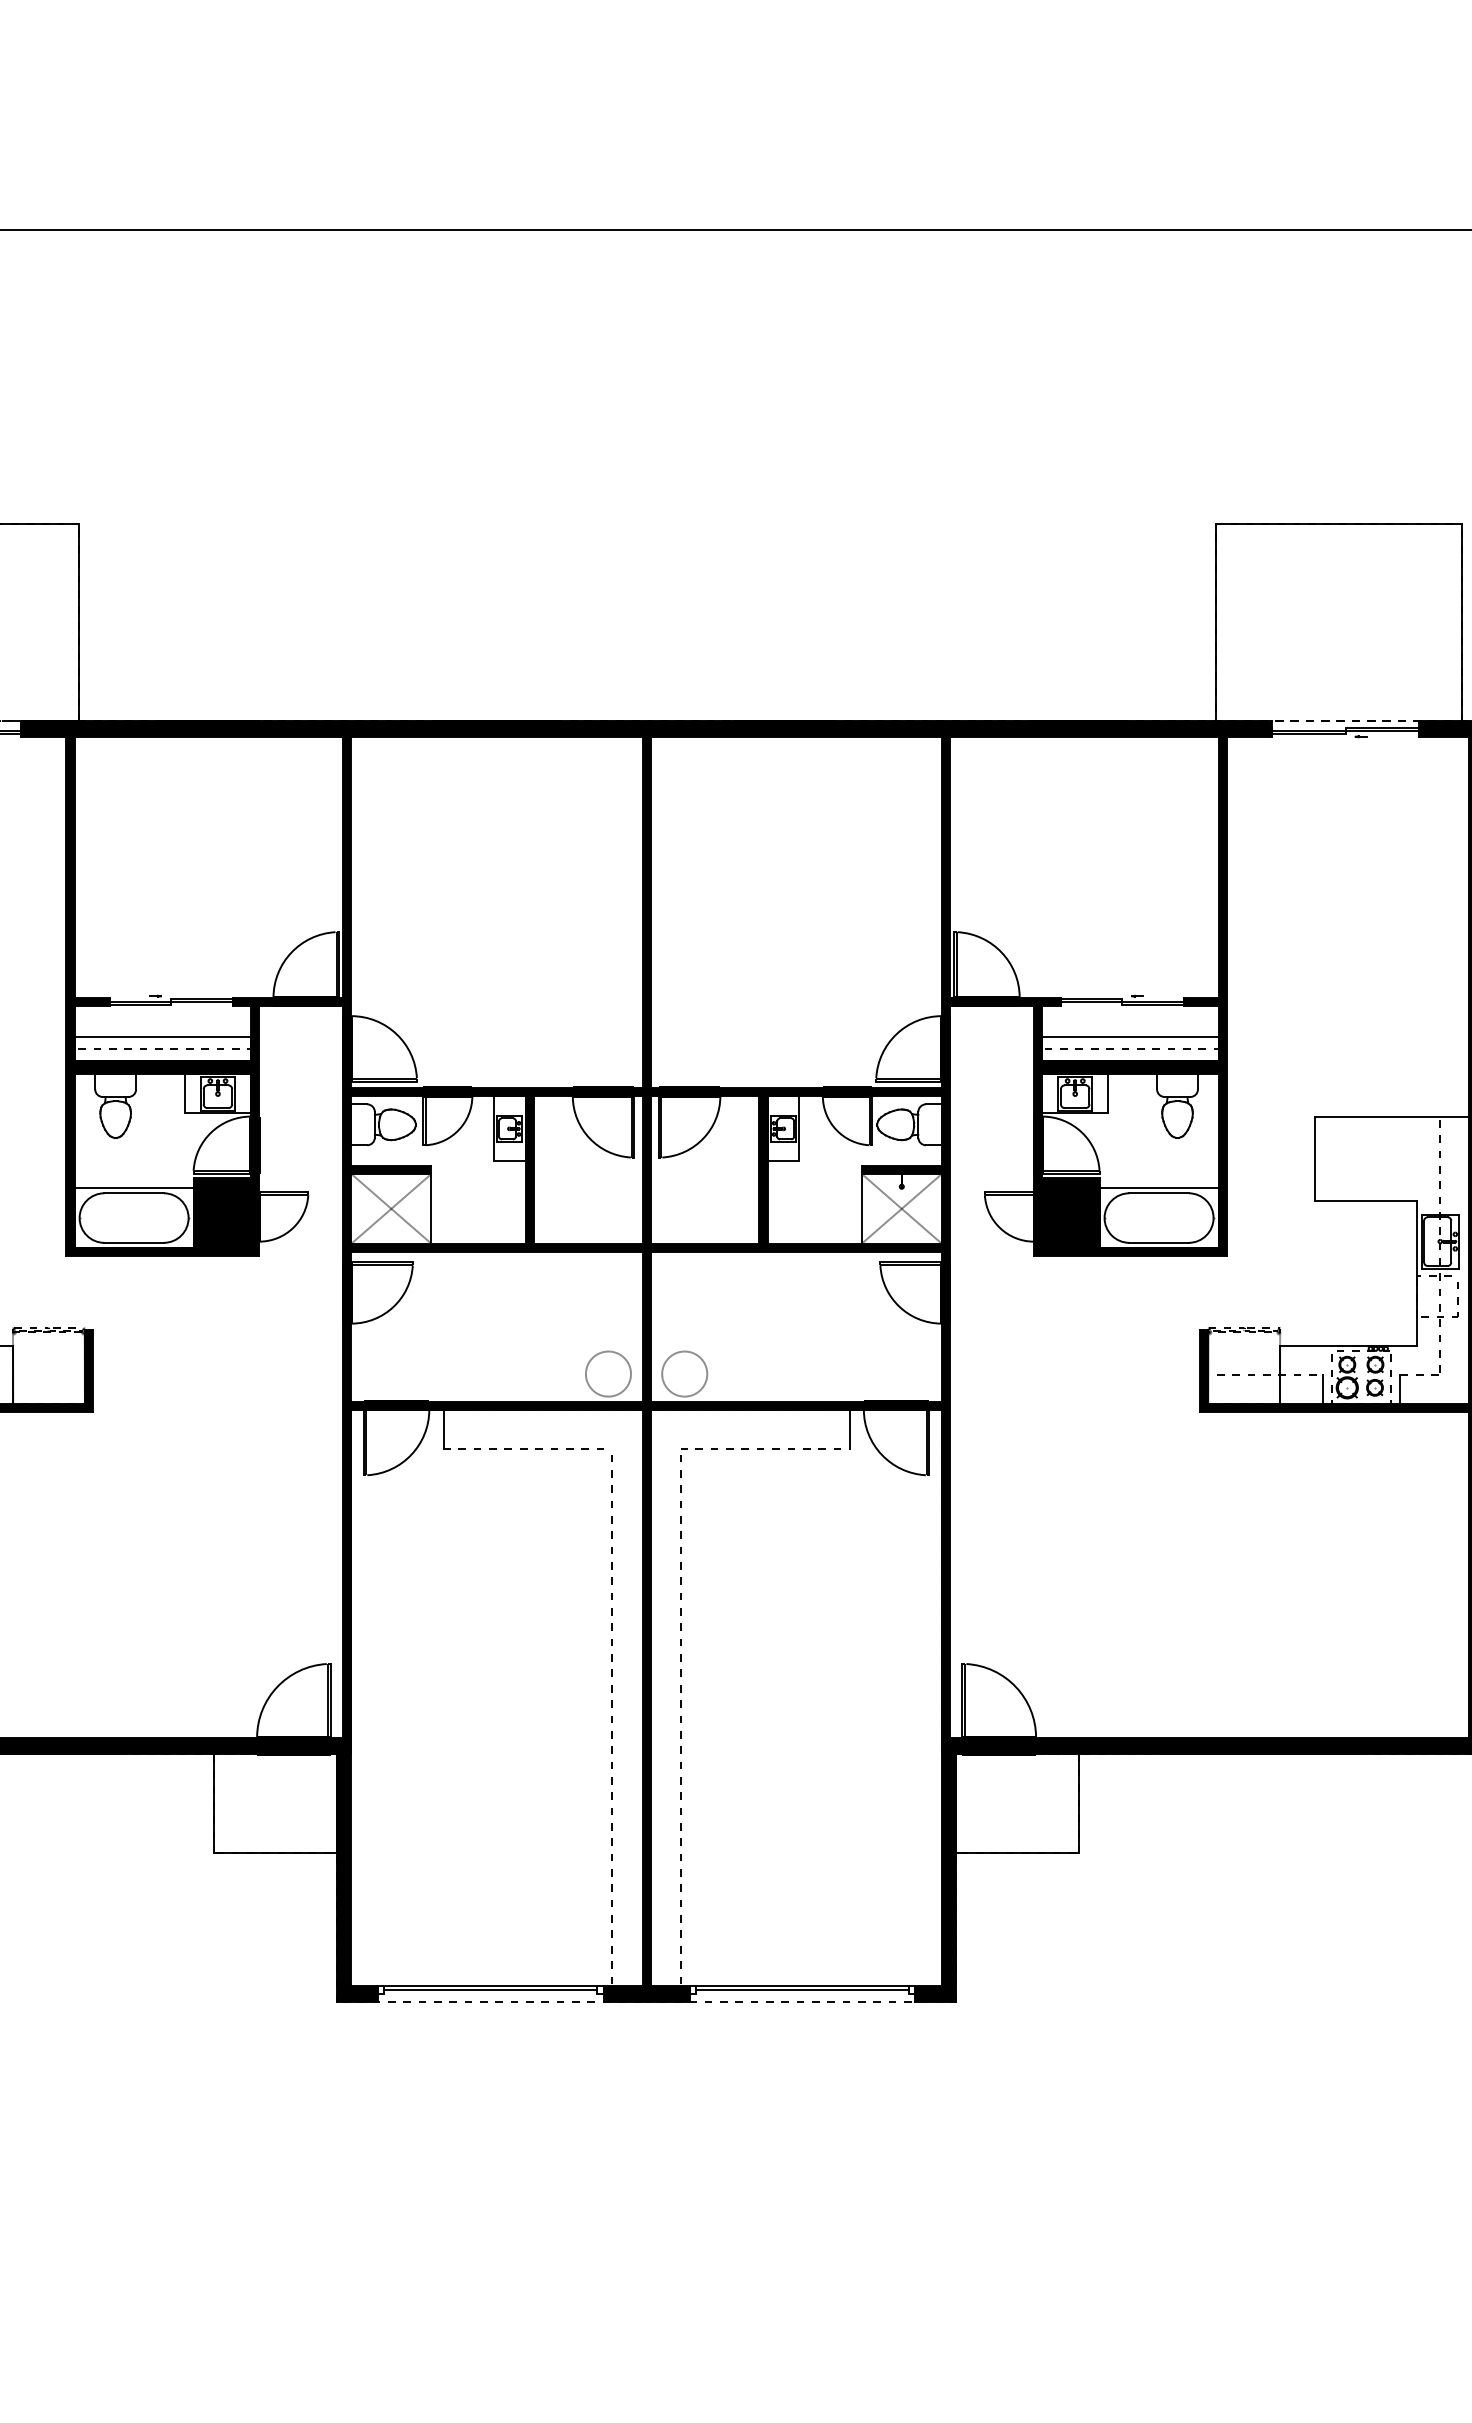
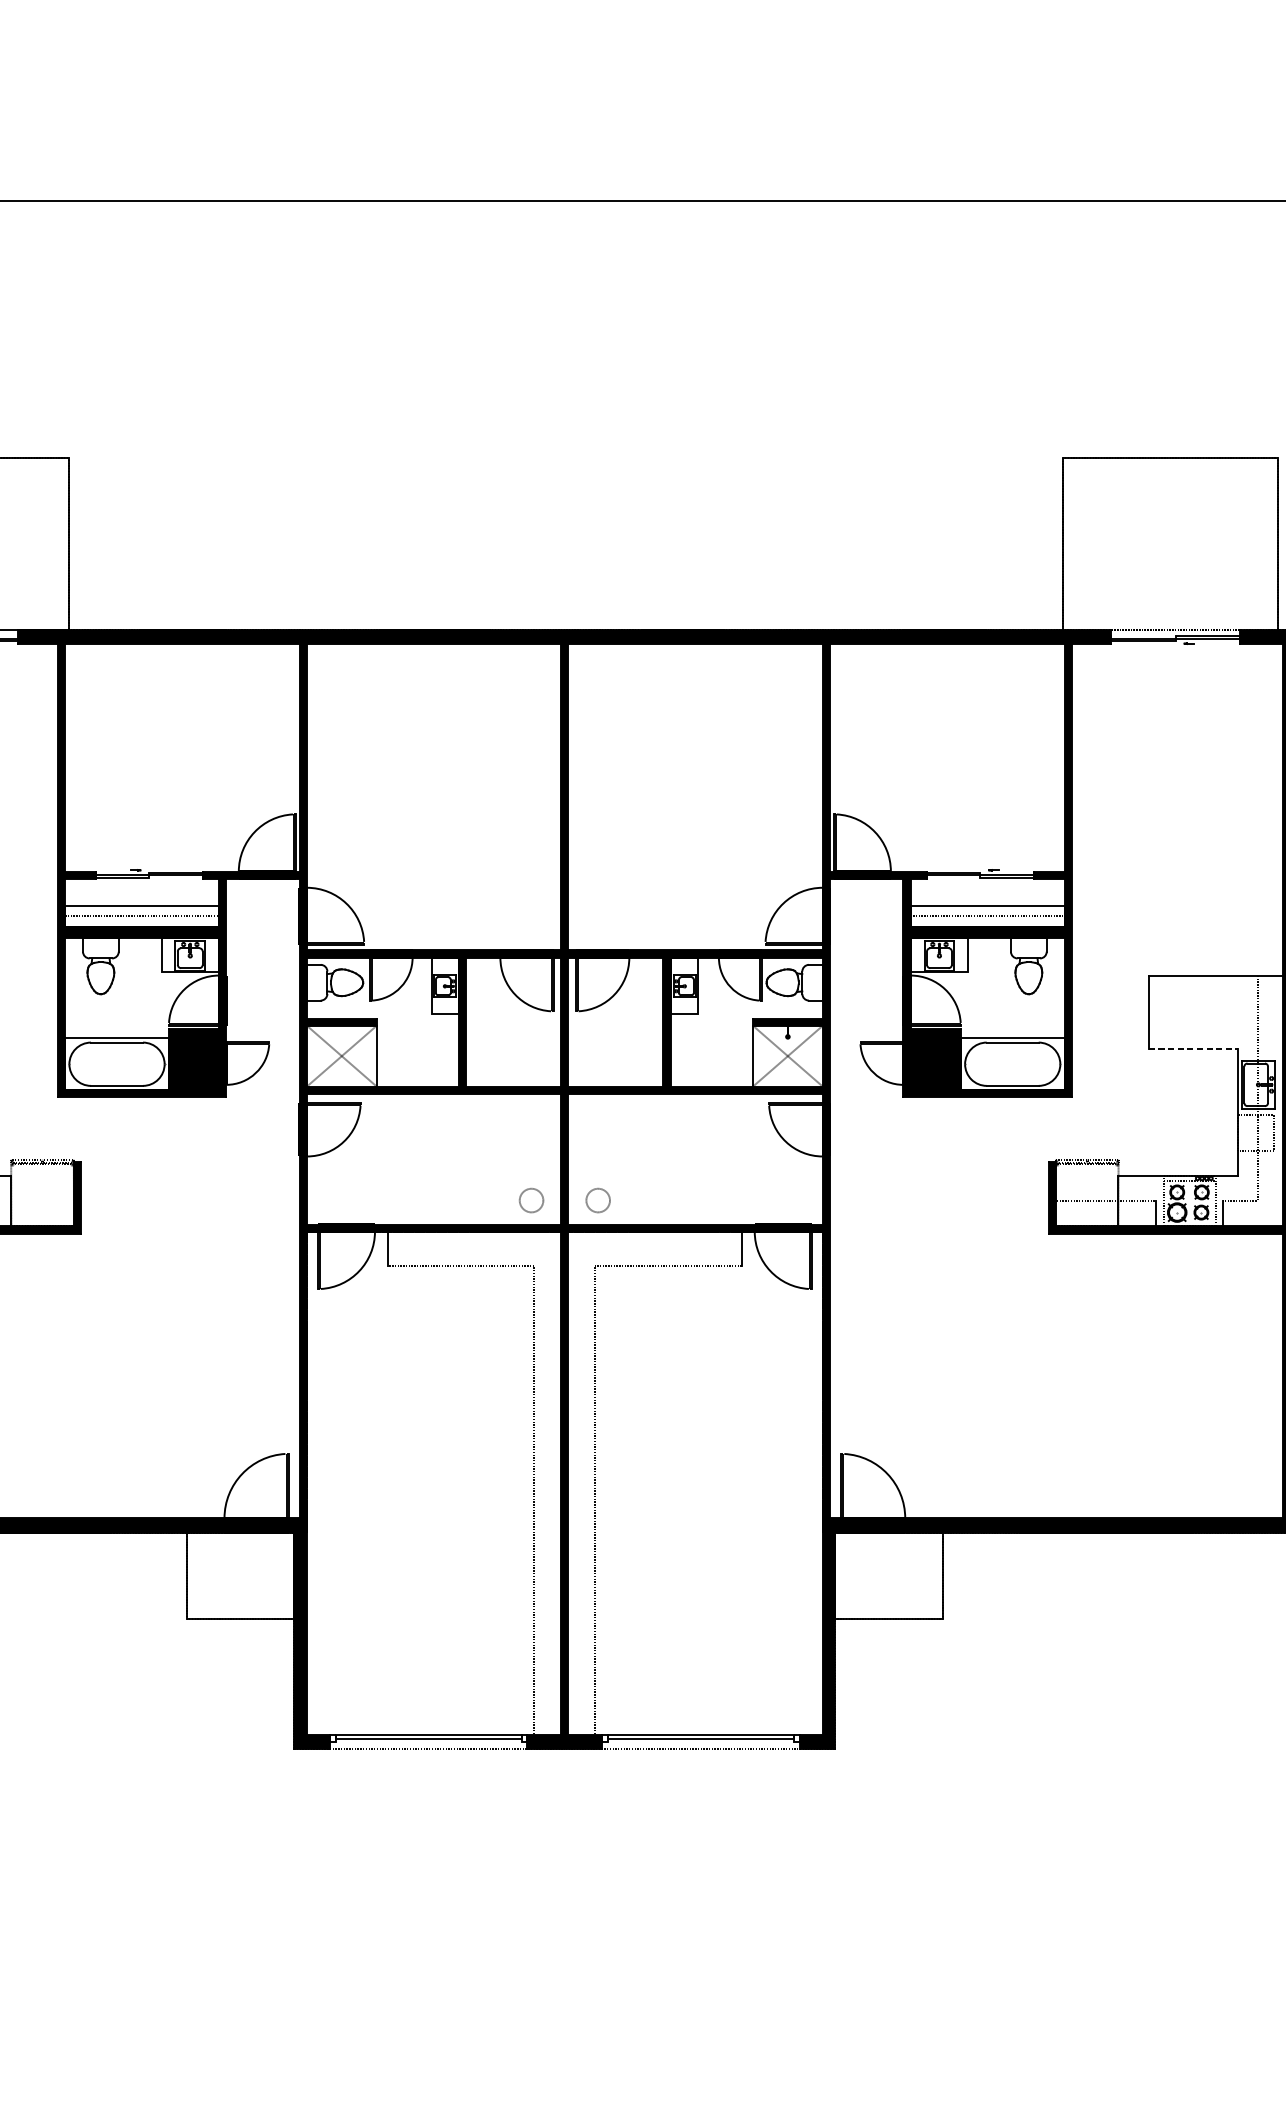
line: (1366, 1200) -> (1193, 1048), solid -> dashed
circle: (608, 1373) -> (531, 1200), size x0.6
circle: (684, 1373) -> (597, 1200), size x0.6

